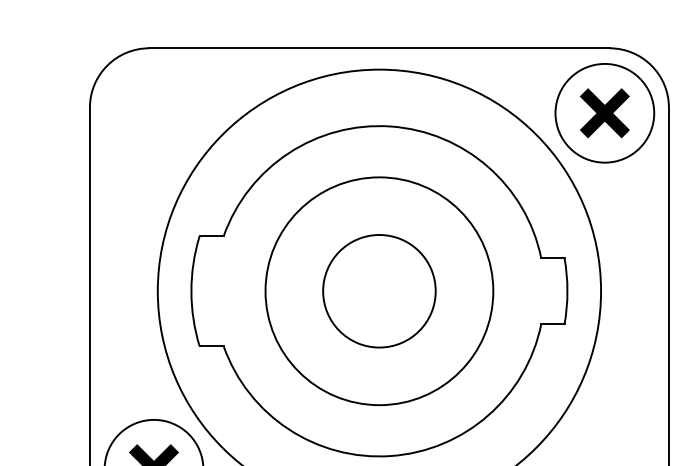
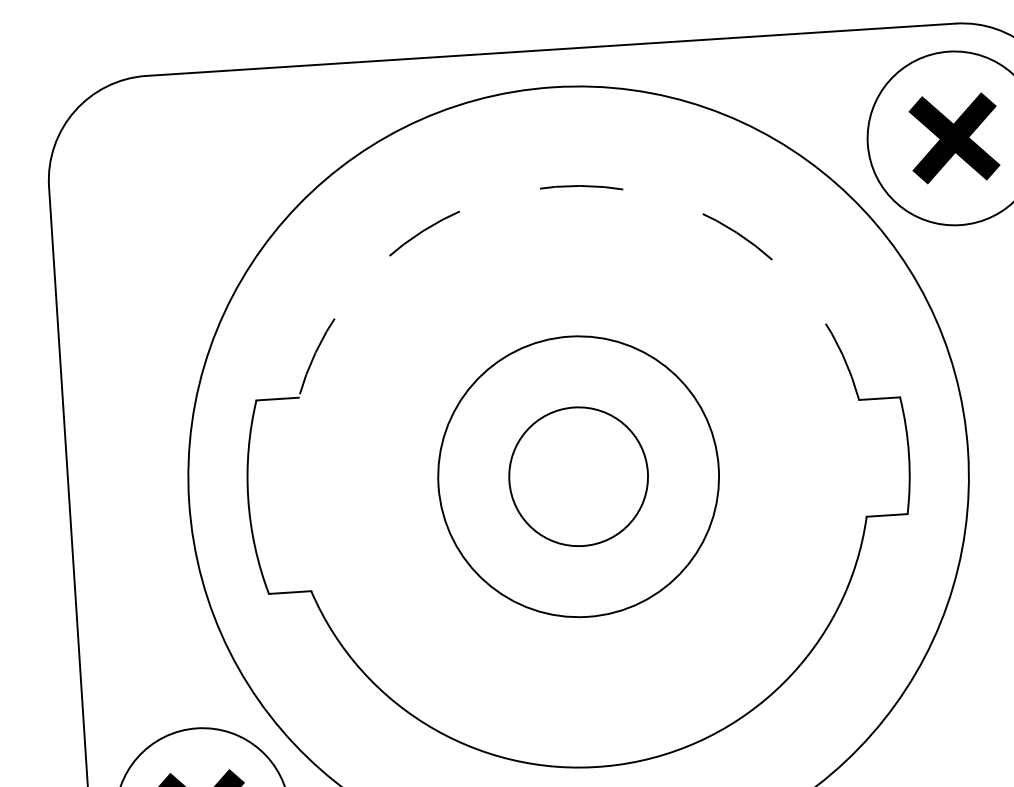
arc: (390, 126) -> (579, 185), solid -> dashed
circle: (379, 290) -> (578, 475), size x0.7
circle: (379, 291) -> (578, 477), size x0.7

